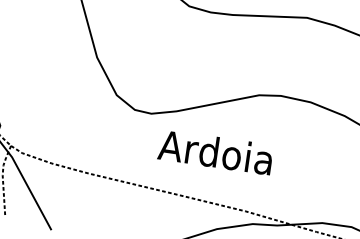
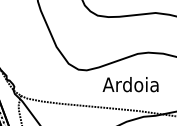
text: (215, 152) -> (130, 84), moved

